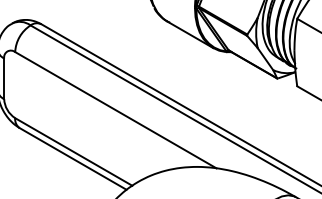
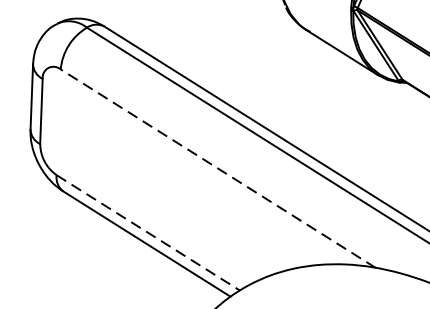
line: (115, 109) -> (217, 167), solid -> dashed
line: (73, 151) -> (147, 232), solid -> dashed

